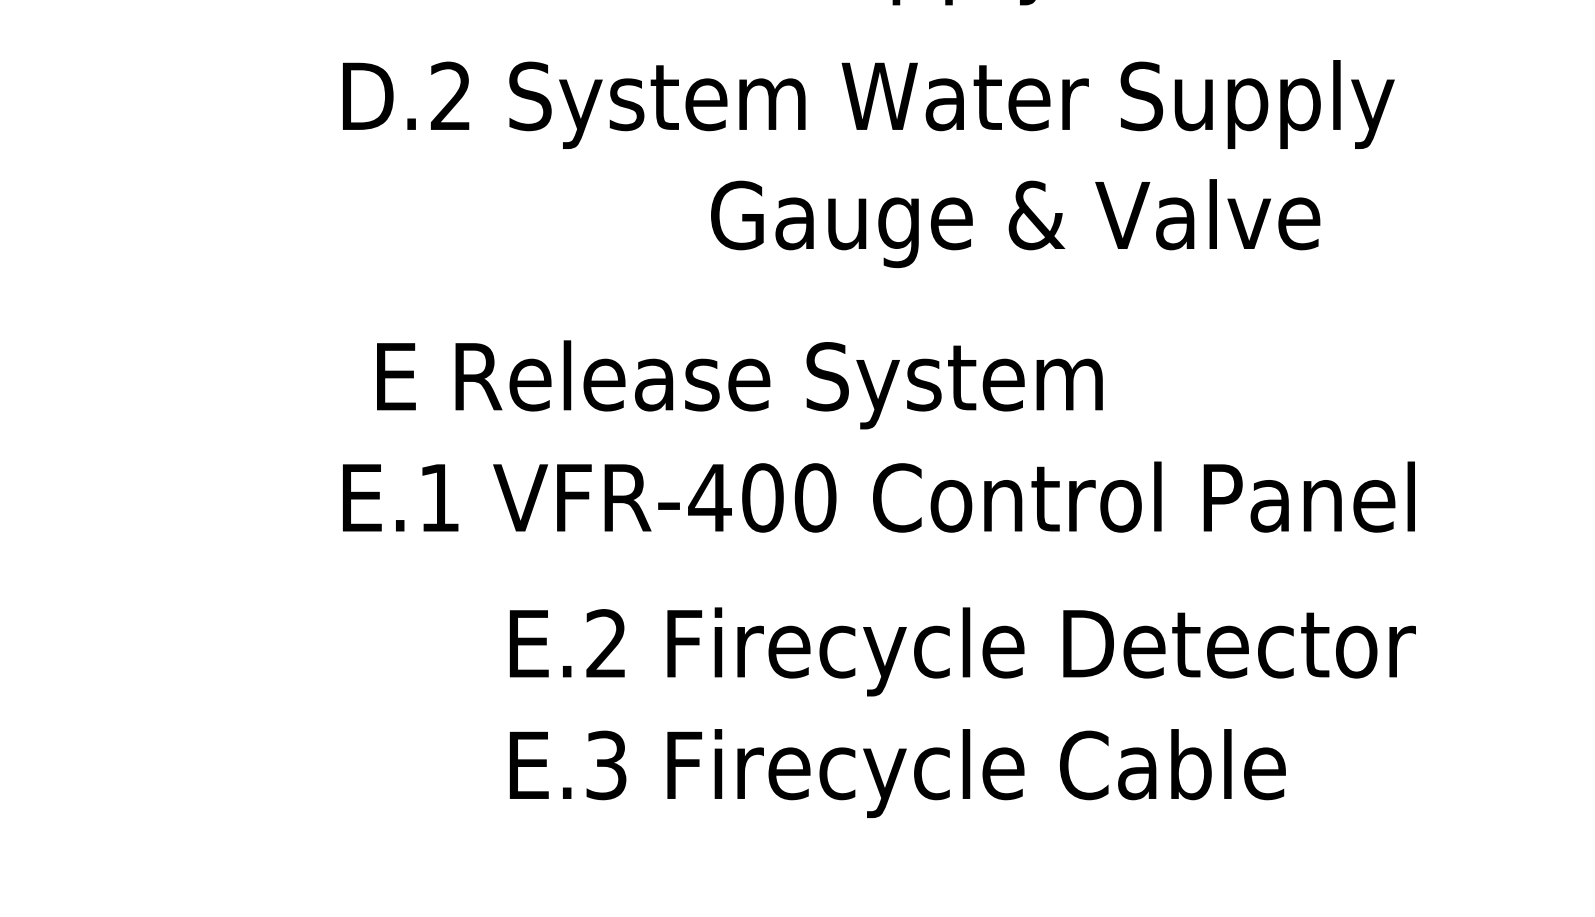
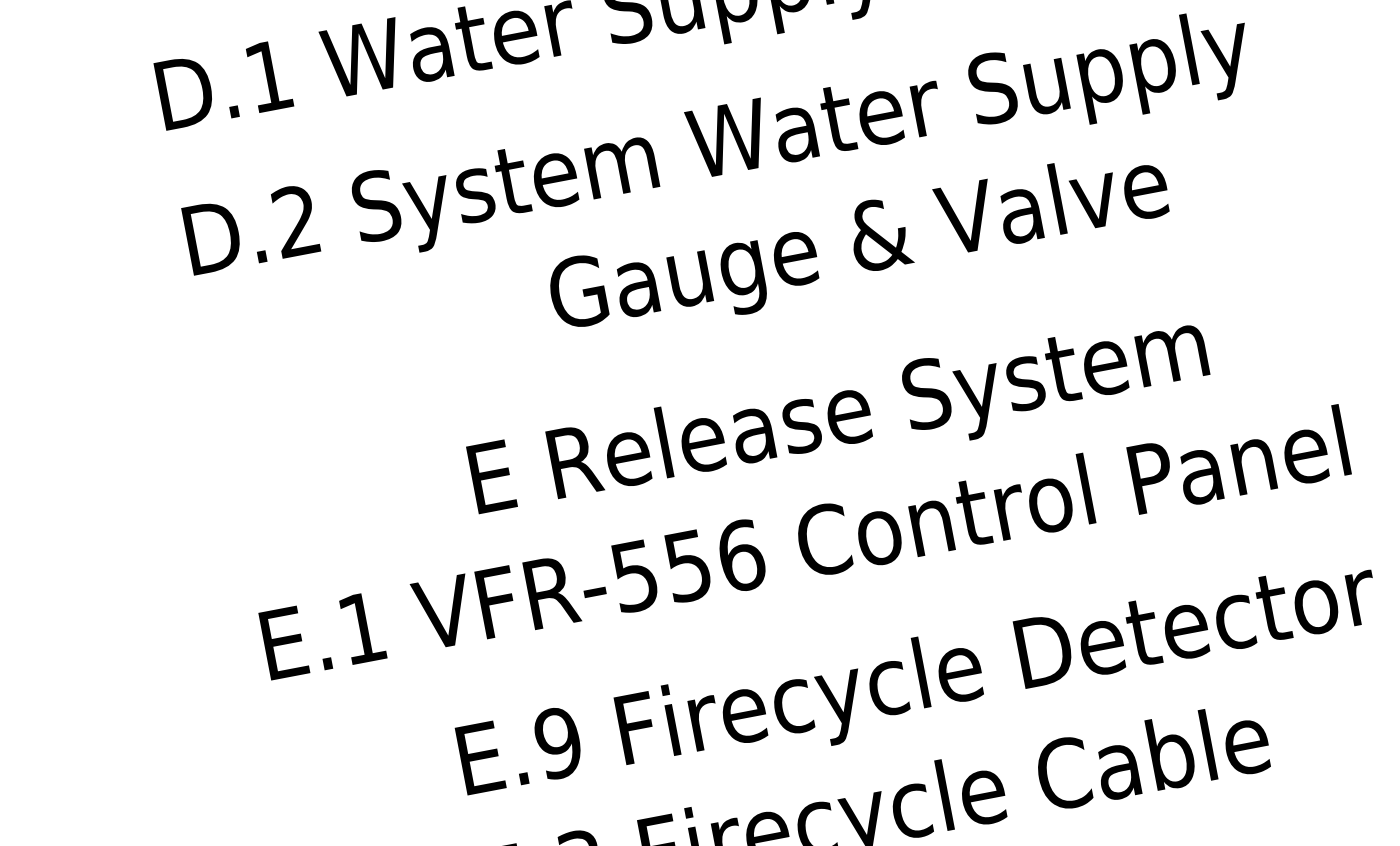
text: (1015, 223) -> (859, 246), moved
text: (739, 384) -> (839, 418), moved
text: (762, 497) -> (687, 565), VFR-400 -> VFR-556
text: (606, 643) -> (558, 742), E.2 -> E.9

